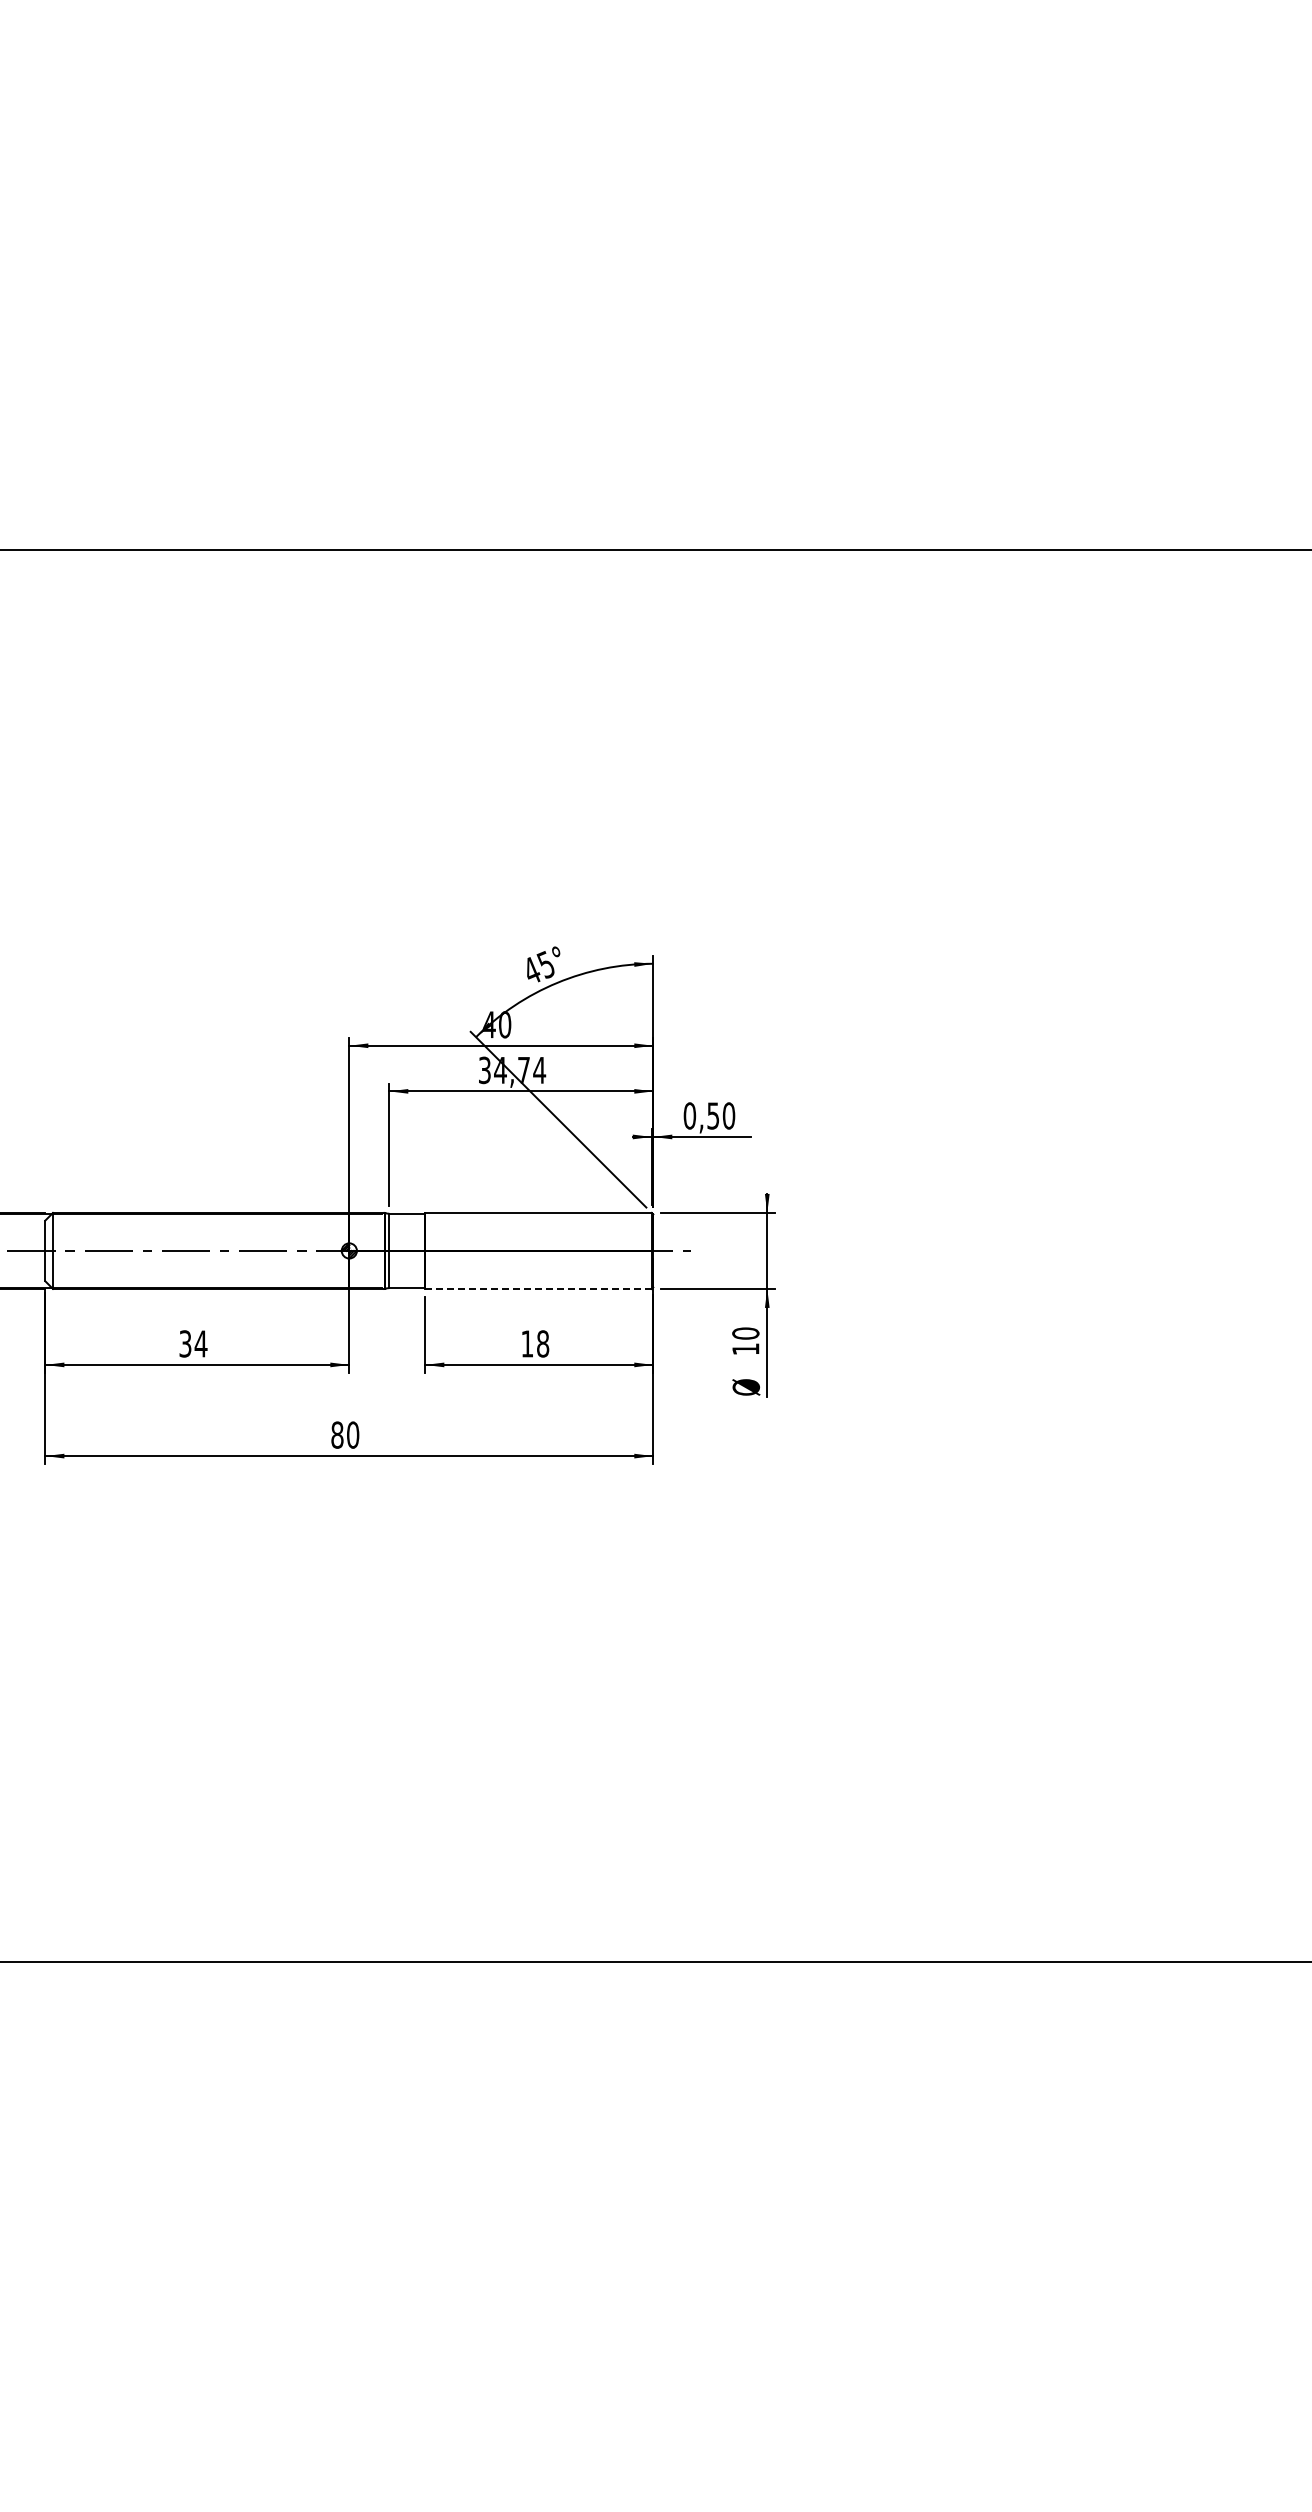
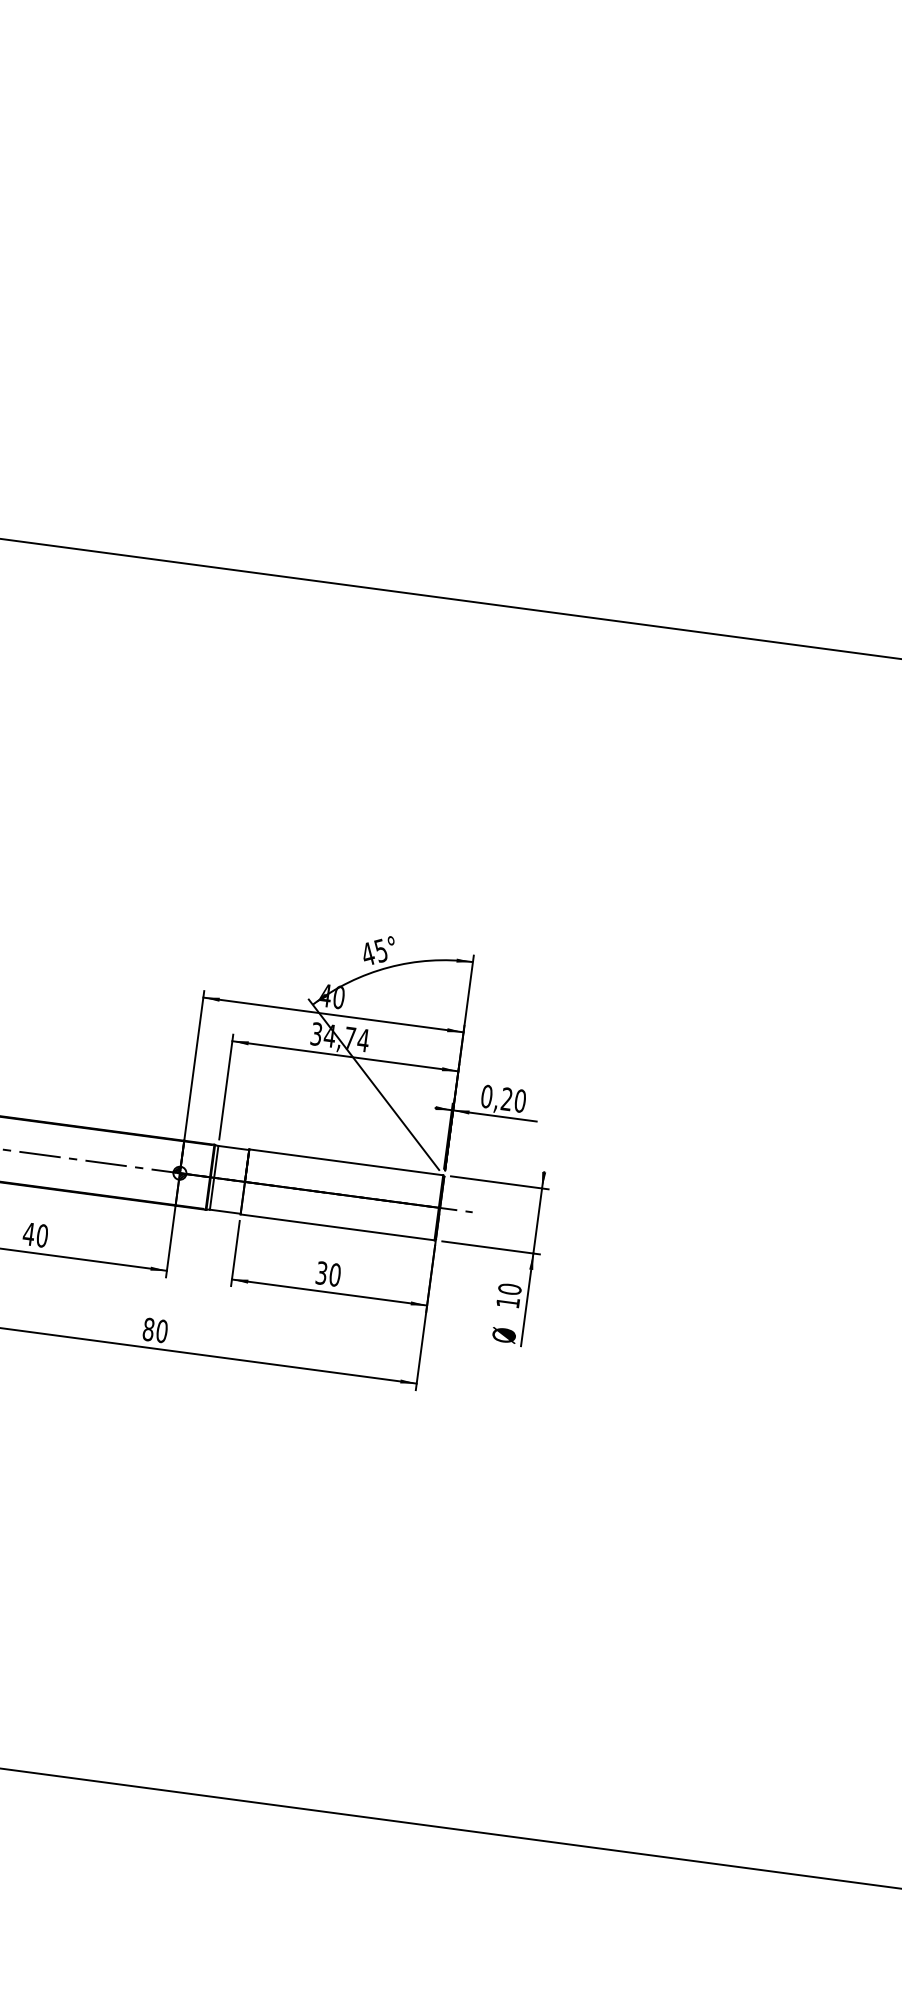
text: (712, 1115) -> (506, 1098), 0,50 -> 0,20
line: (539, 1288) -> (338, 1227), dashed -> solid
text: (192, 1343) -> (35, 1234), 34 -> 40
text: (535, 1343) -> (328, 1273), 18 -> 30

